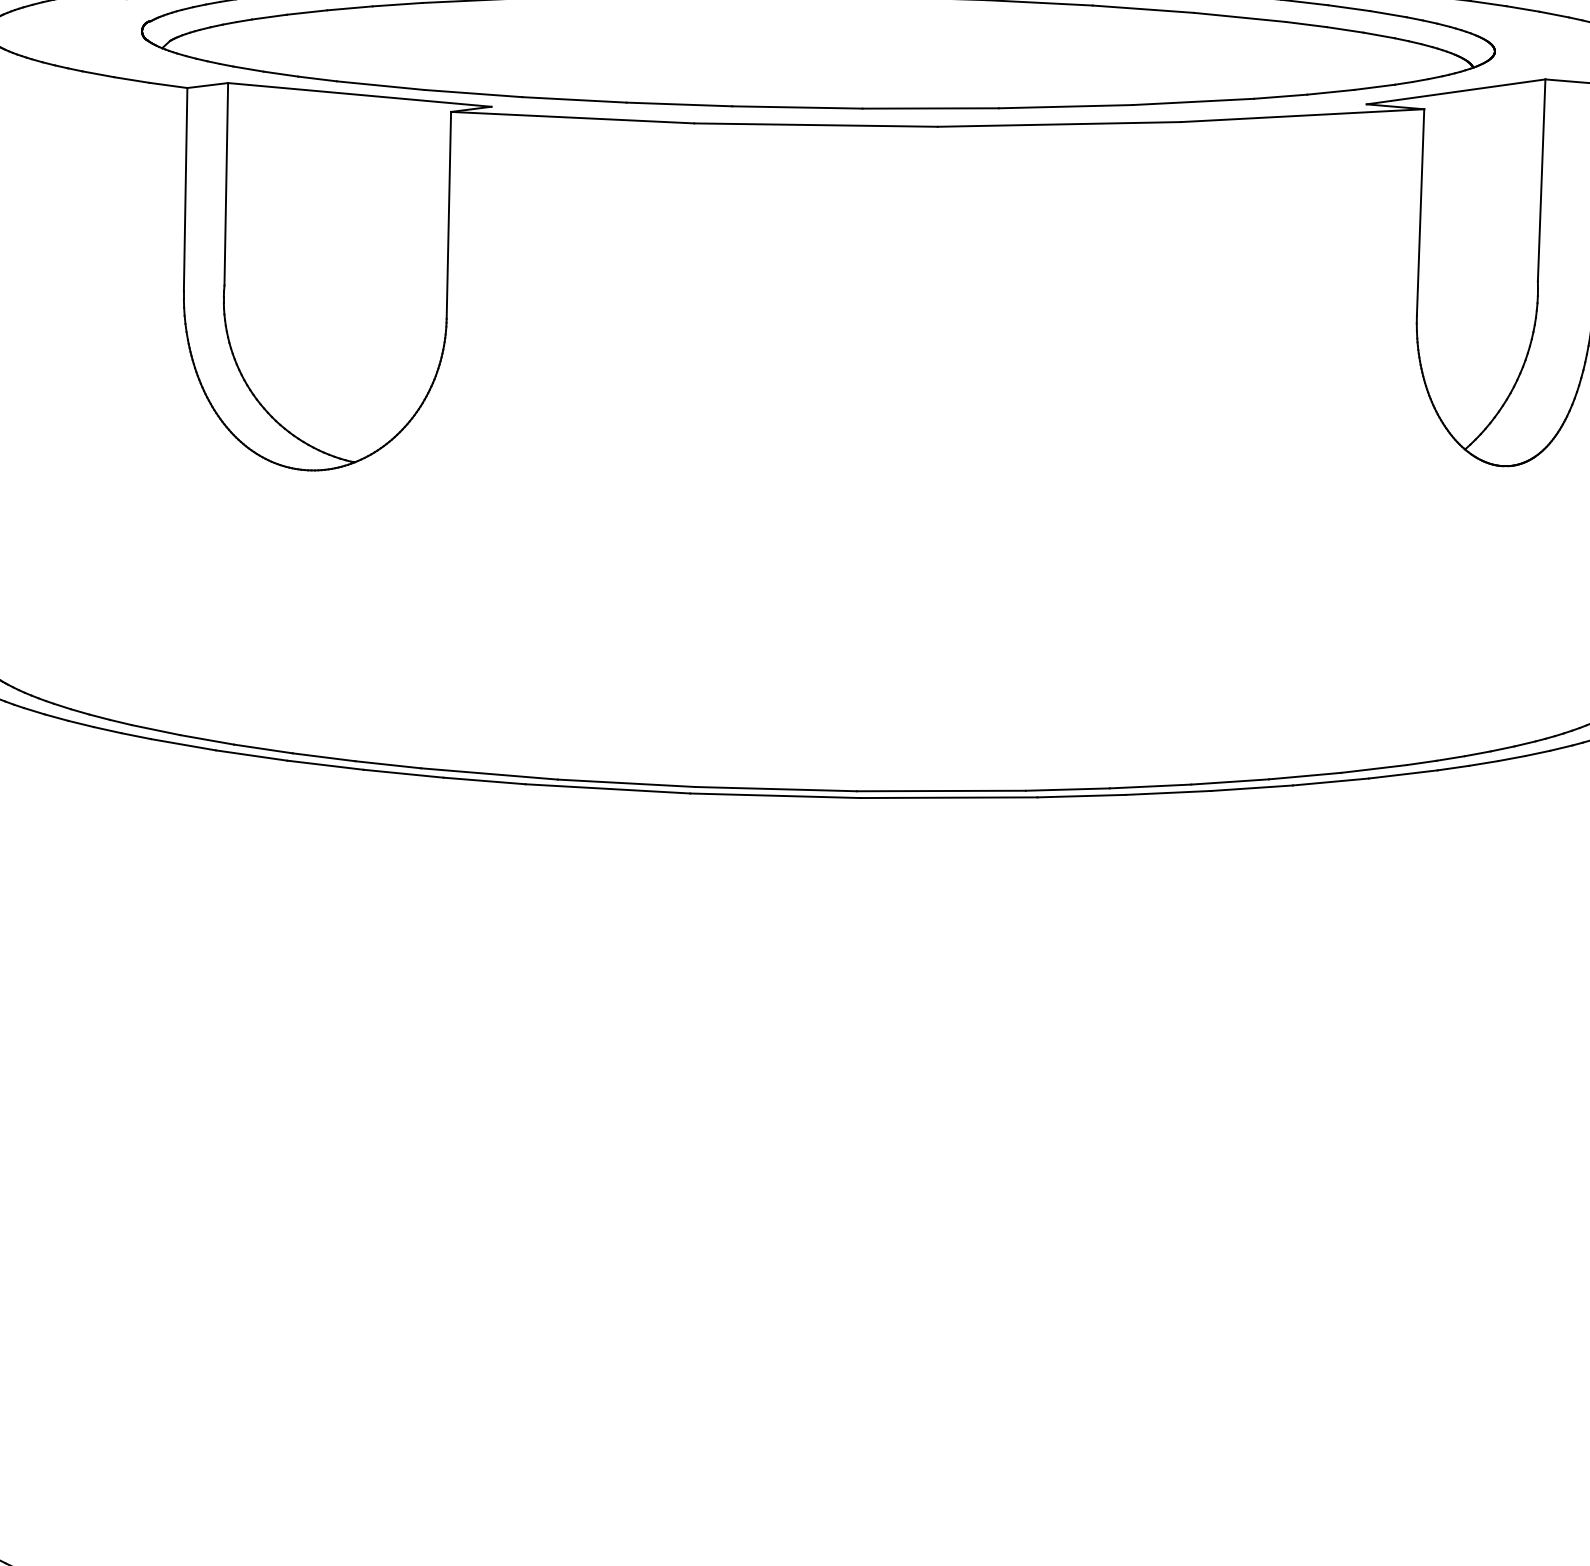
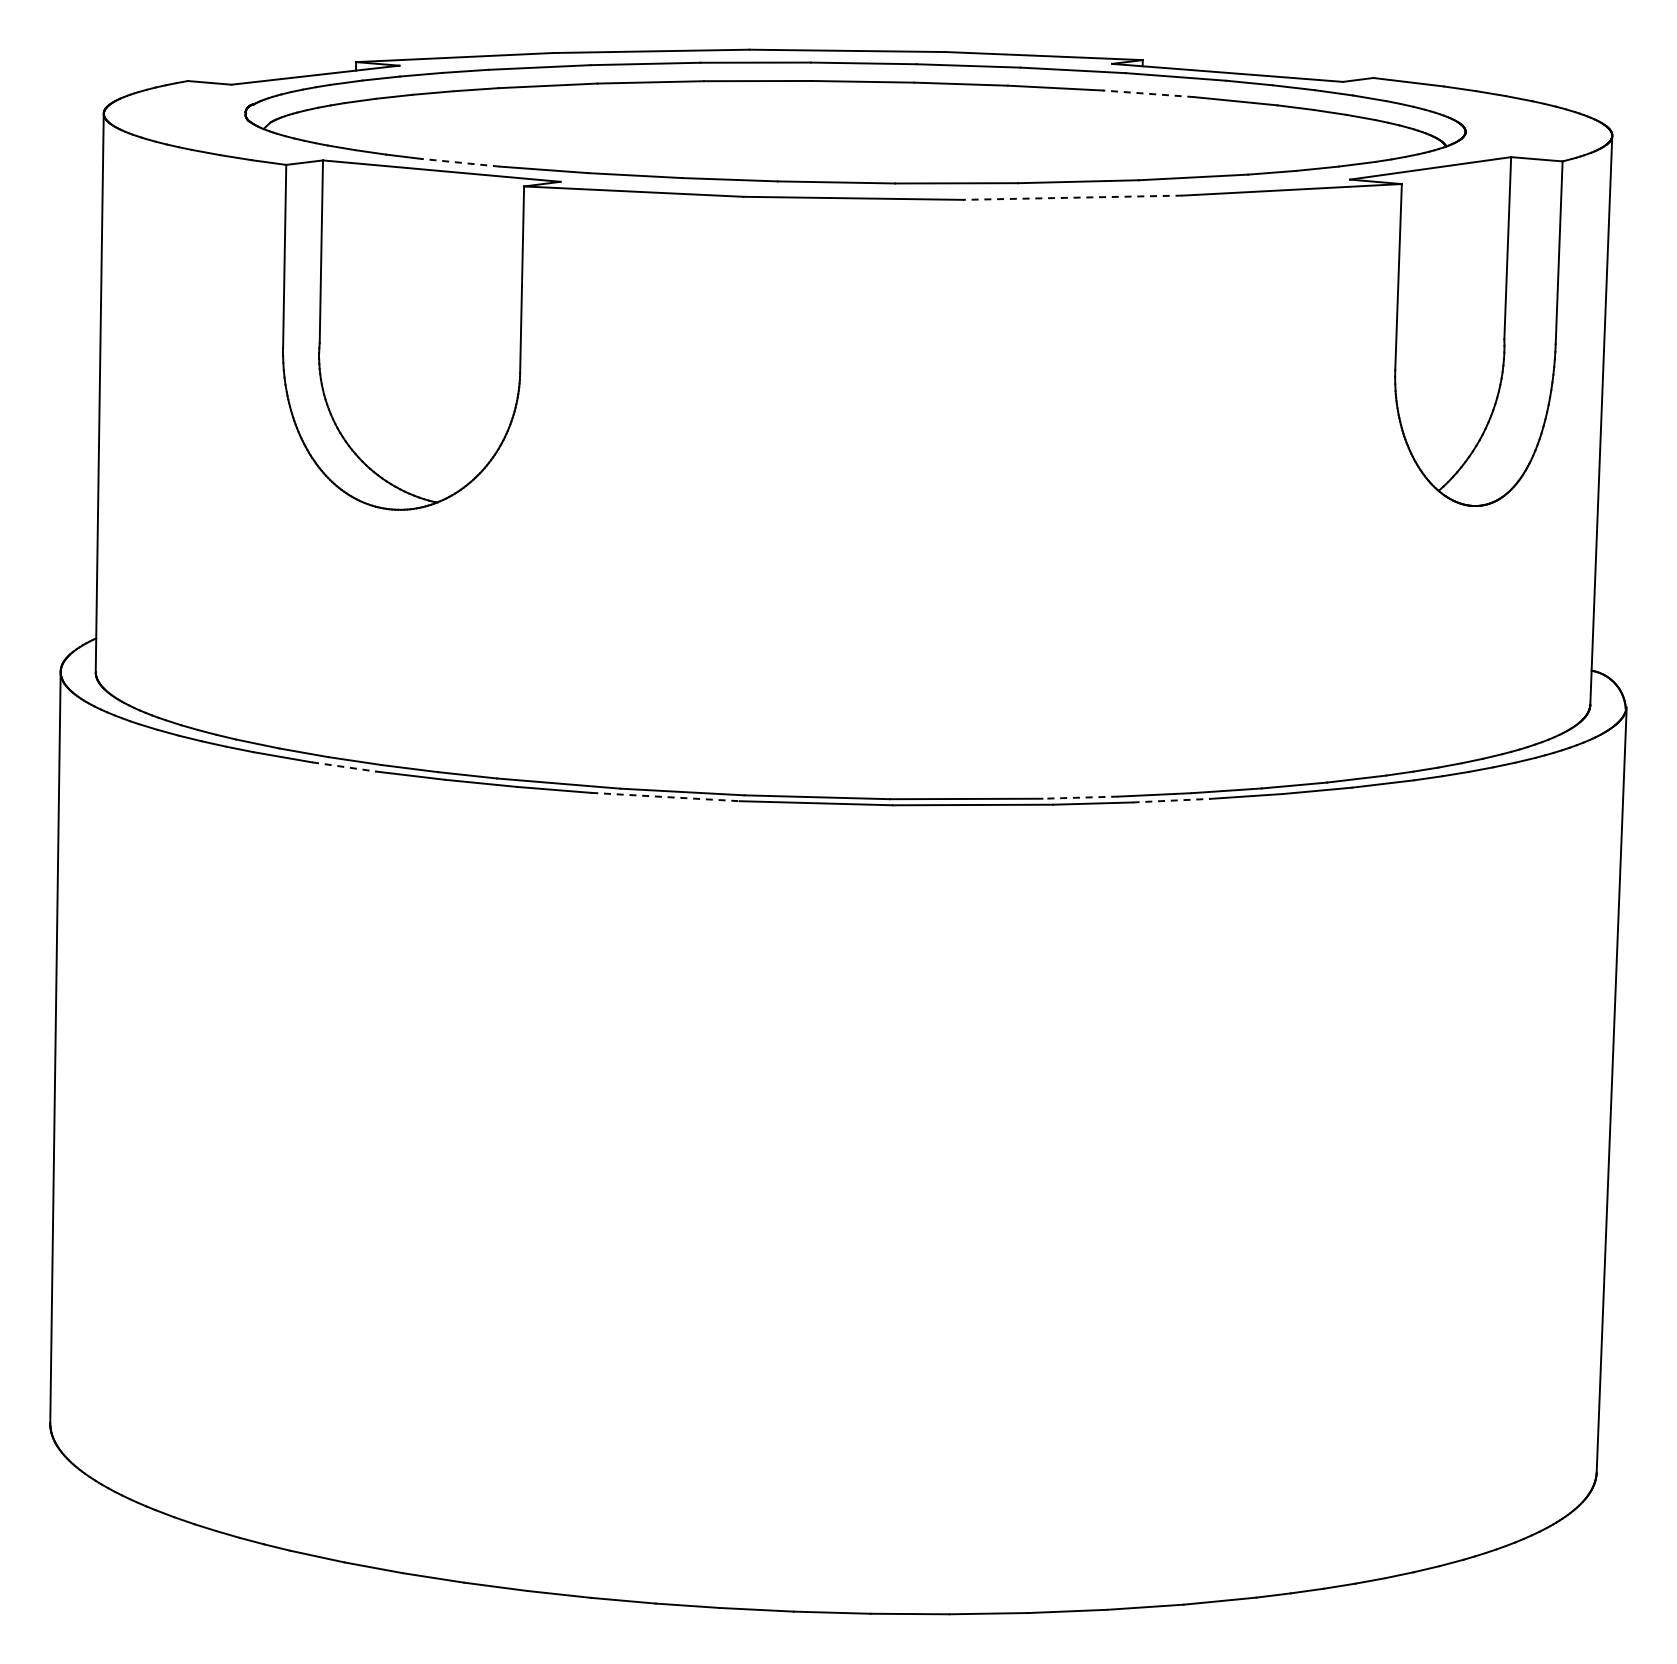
line: (1143, 8) -> (1148, 93), solid -> dashed
line: (380, 85) -> (460, 162), solid -> dashed
line: (1059, 124) -> (1072, 197), solid -> dashed
line: (251, 756) -> (344, 767), solid -> dashed
line: (608, 789) -> (666, 797), solid -> dashed
line: (1067, 789) -> (1080, 797), solid -> dashed
line: (1168, 792) -> (1171, 800), solid -> dashed

